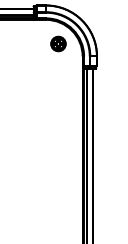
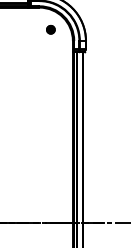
part: (58, 43) -> (50, 29), size x0.6

